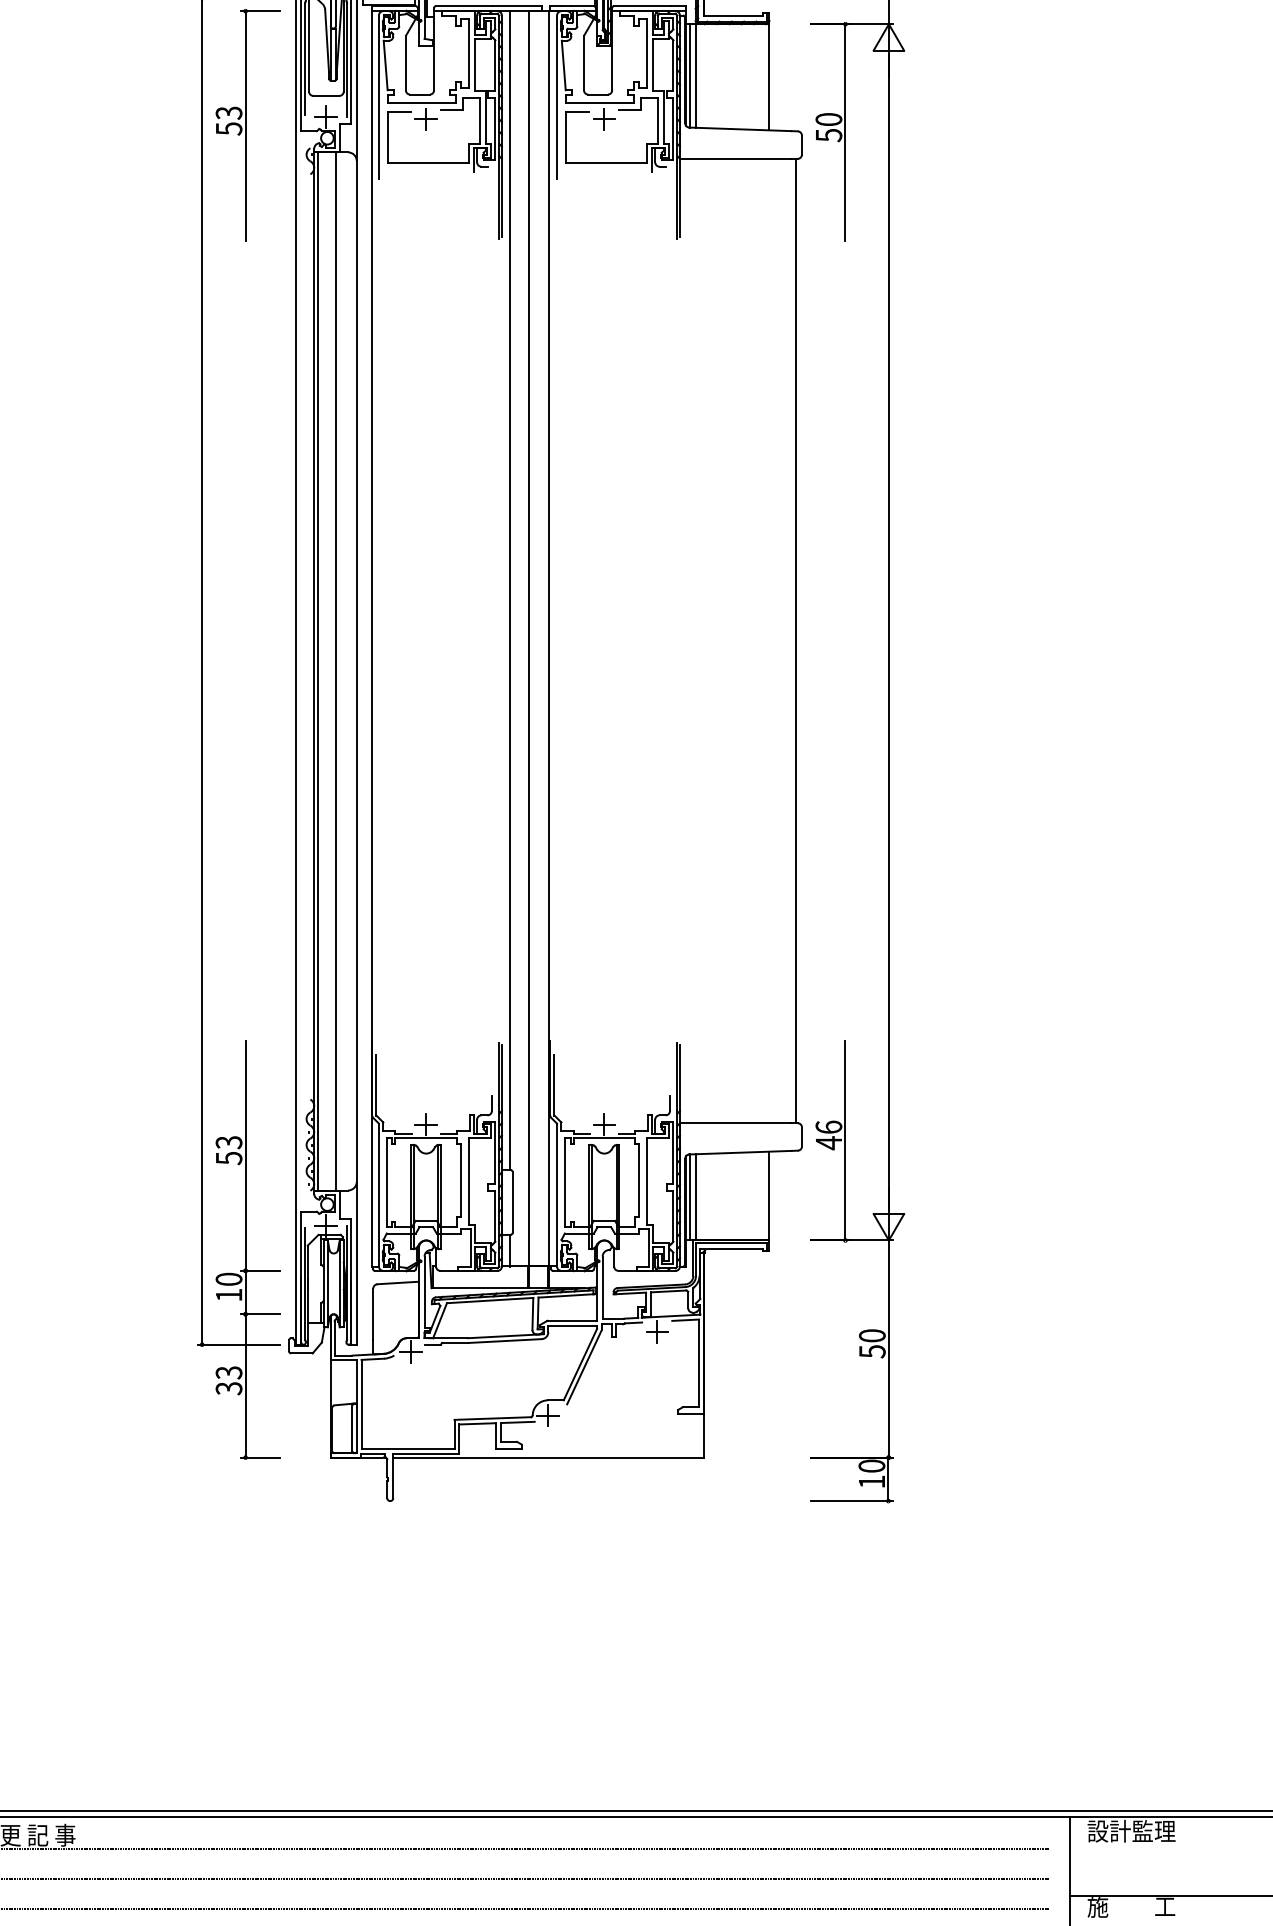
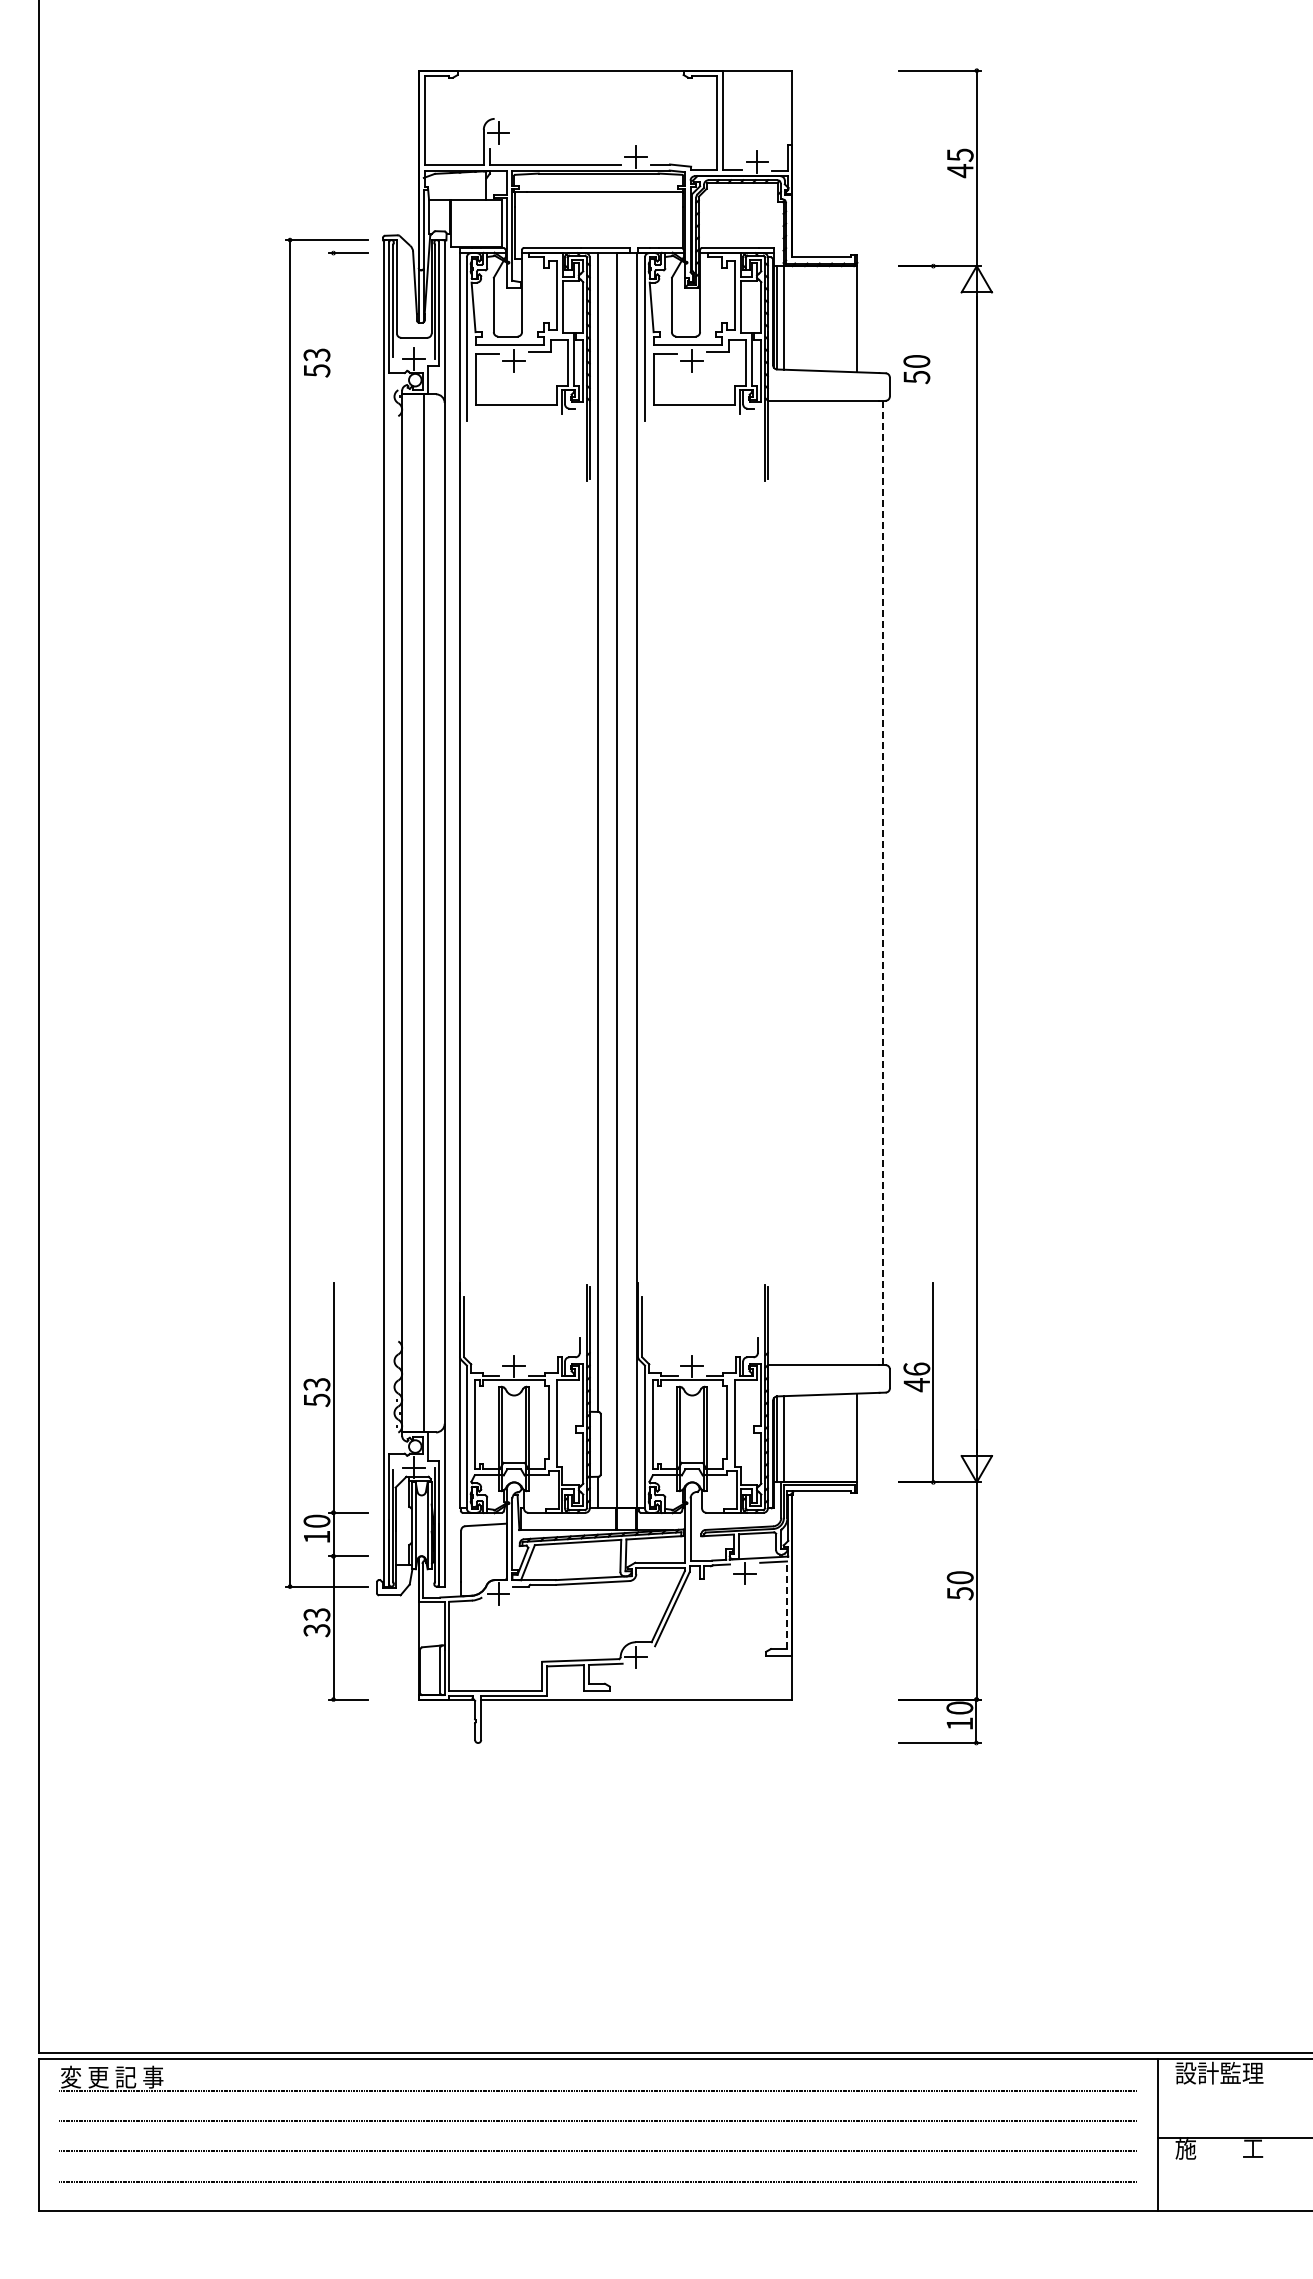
line: (245, 126) -> (333, 368), removed
line: (845, 132) -> (933, 374), removed
line: (795, 641) -> (883, 883), solid -> dashed
line: (317, 671) -> (405, 913), removed
line: (699, 1363) -> (787, 1605), solid -> dashed

